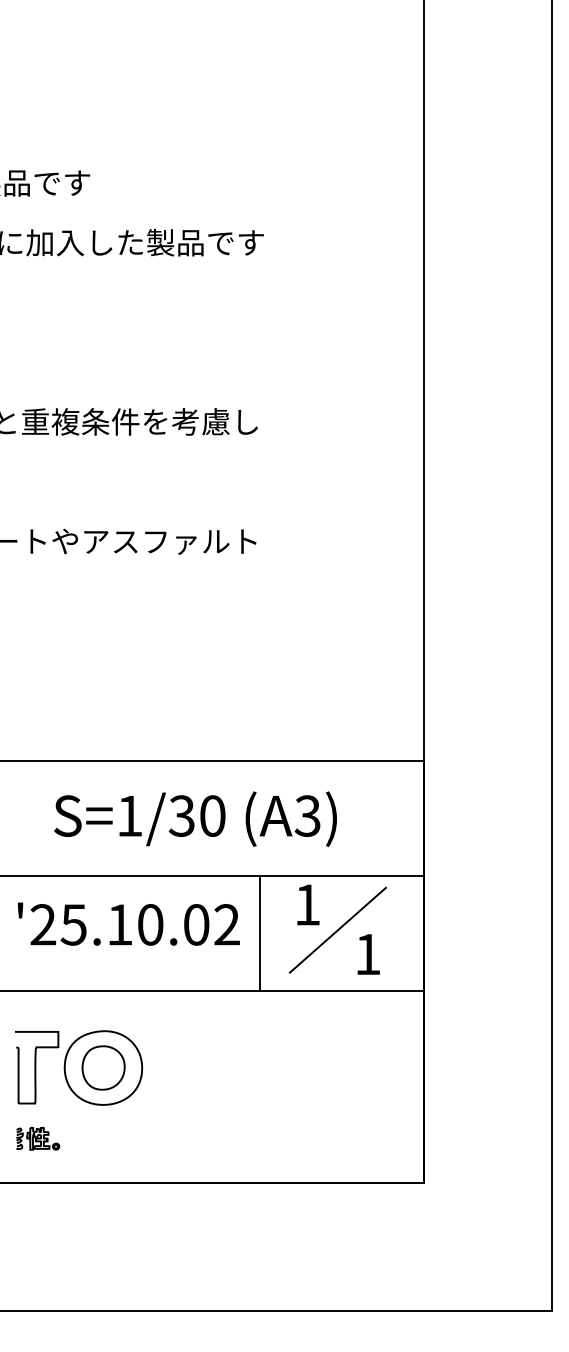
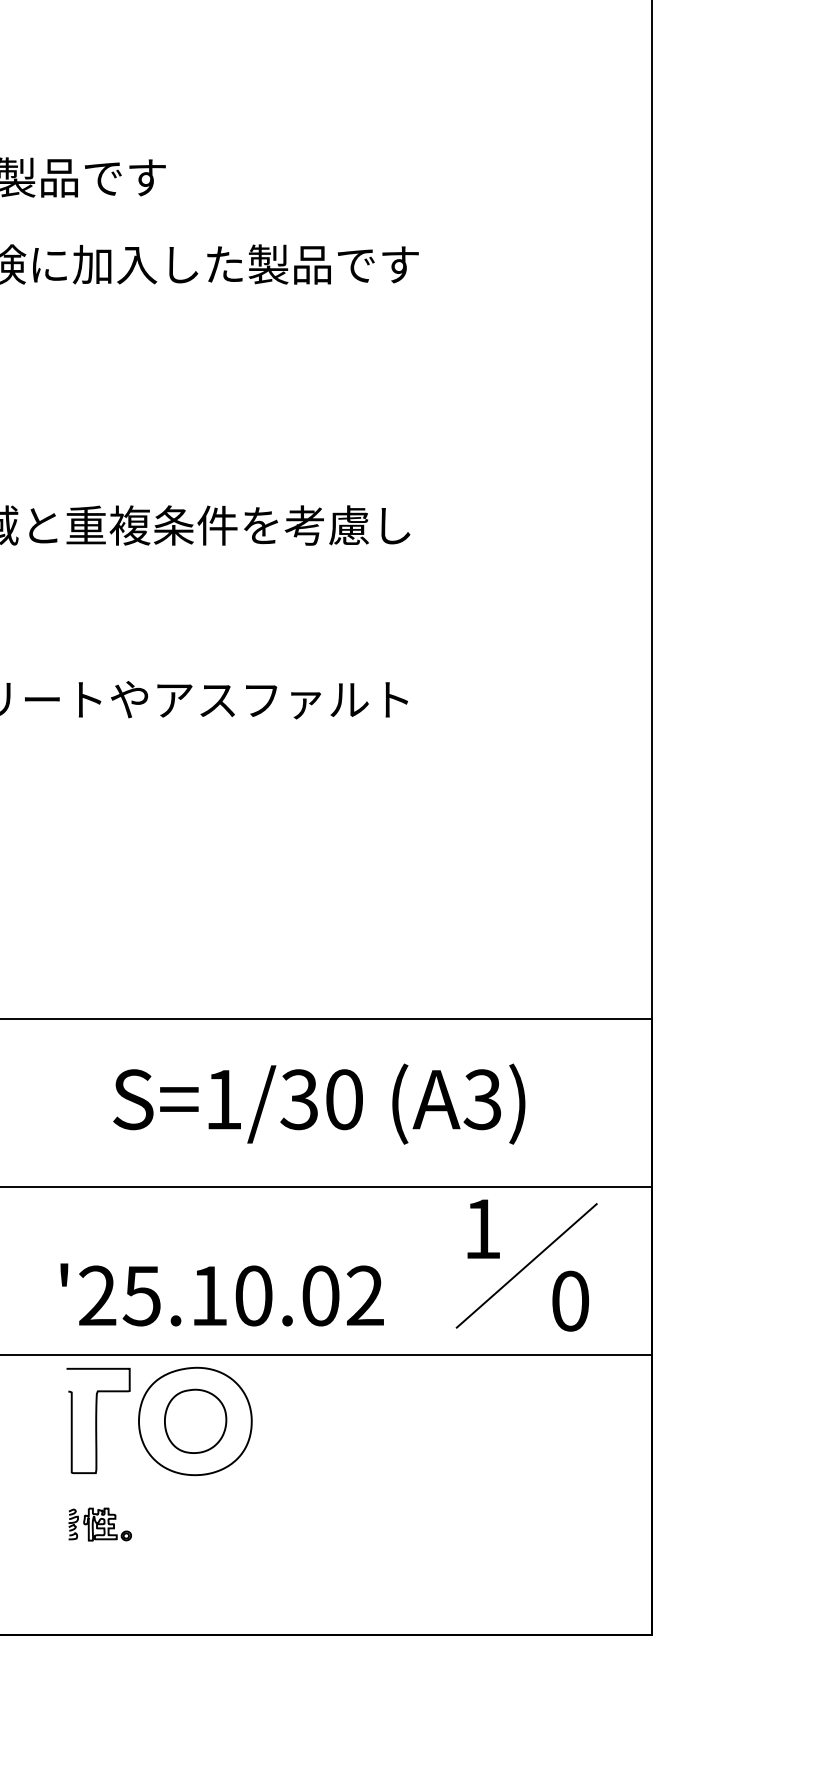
text: (128, 923) -> (221, 1293), moved
line: (260, 933) -> (413, 1270), removed
text: (367, 954) -> (569, 1301), 1 -> 0
part: (79, 1090) -> (160, 1454), moved

